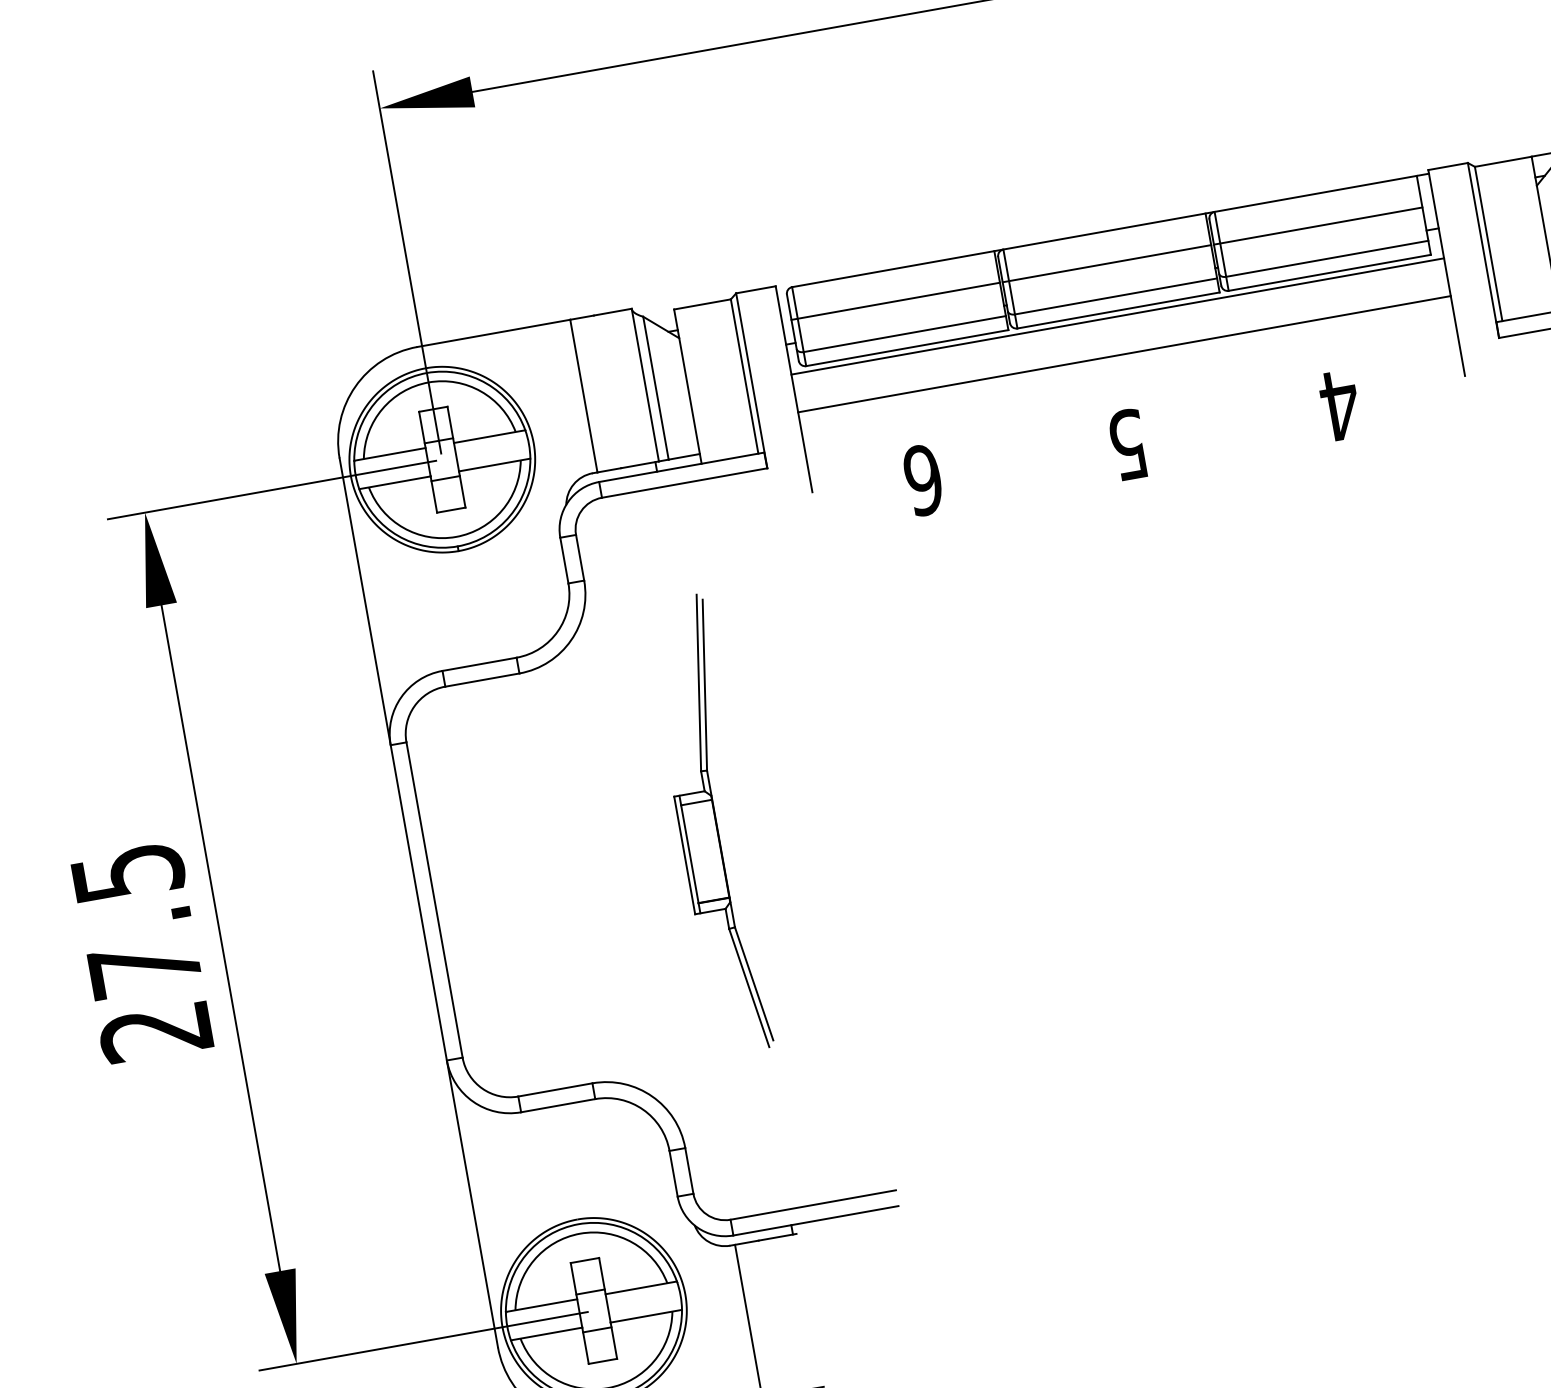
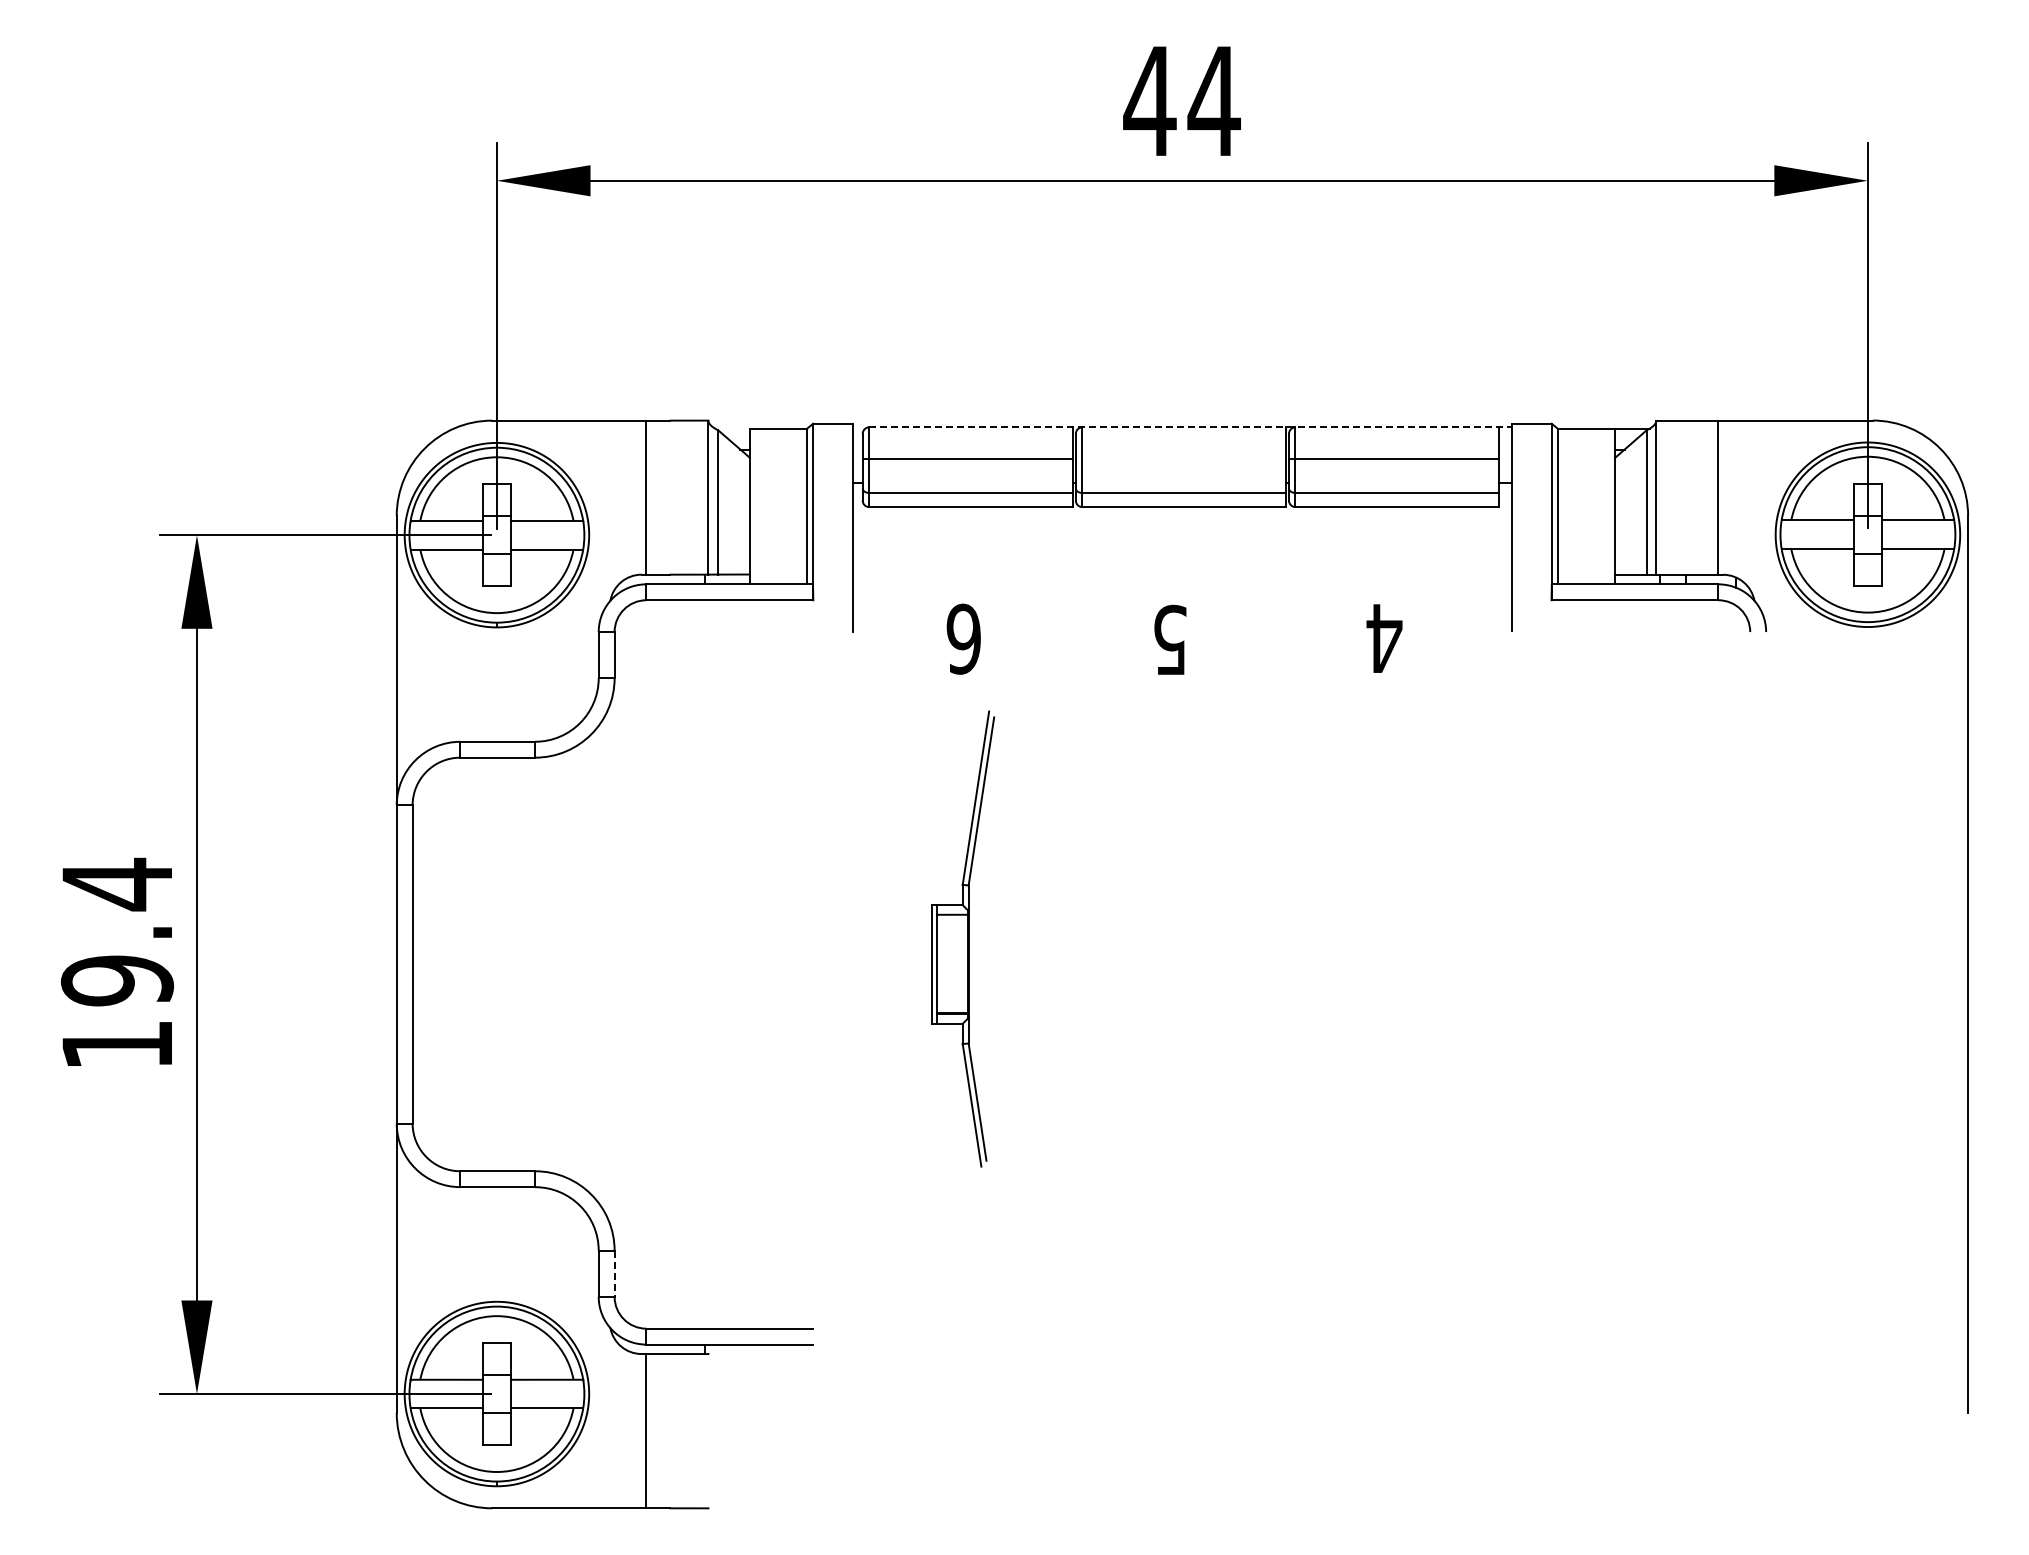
line: (1110, 230) -> (1190, 427), solid -> dashed
line: (1106, 263) -> (1180, 459), removed
line: (1117, 316) -> (1182, 512), removed
line: (1124, 353) -> (1182, 550), removed
part: (711, 824) -> (963, 938), moved
text: (141, 951) -> (117, 963), 27.5 -> 19.4
line: (689, 1171) -> (614, 1274), solid -> dashed

